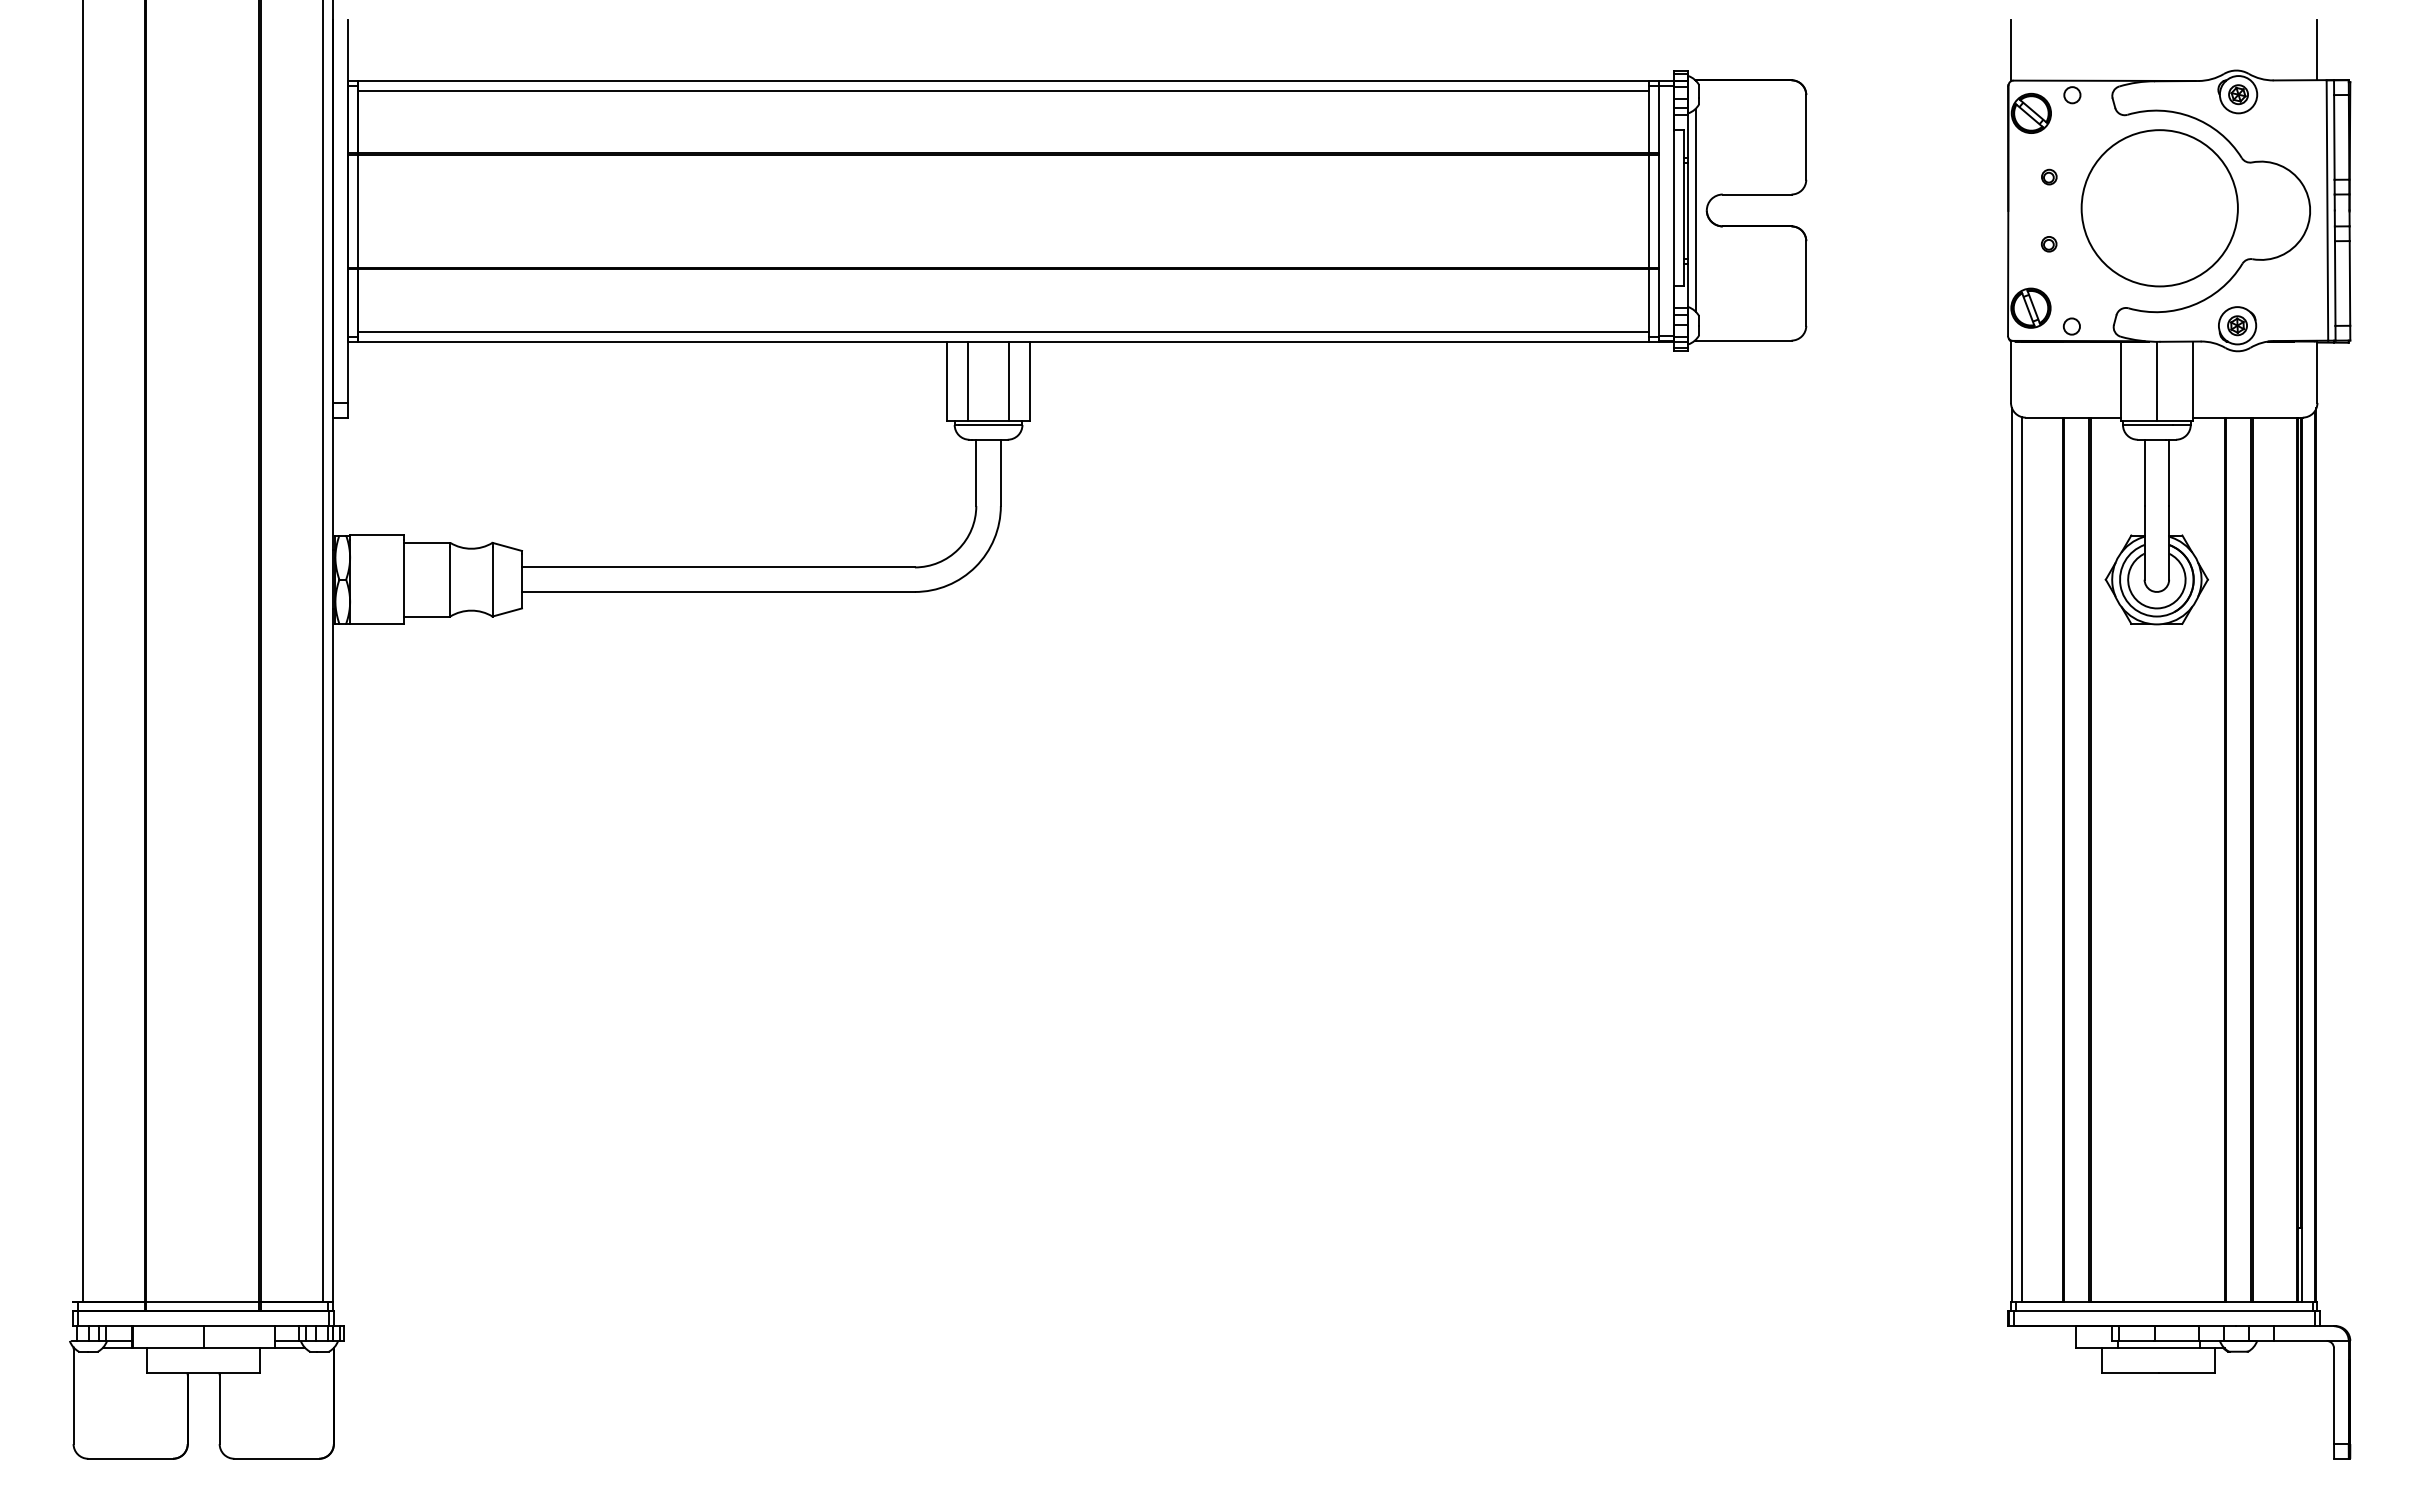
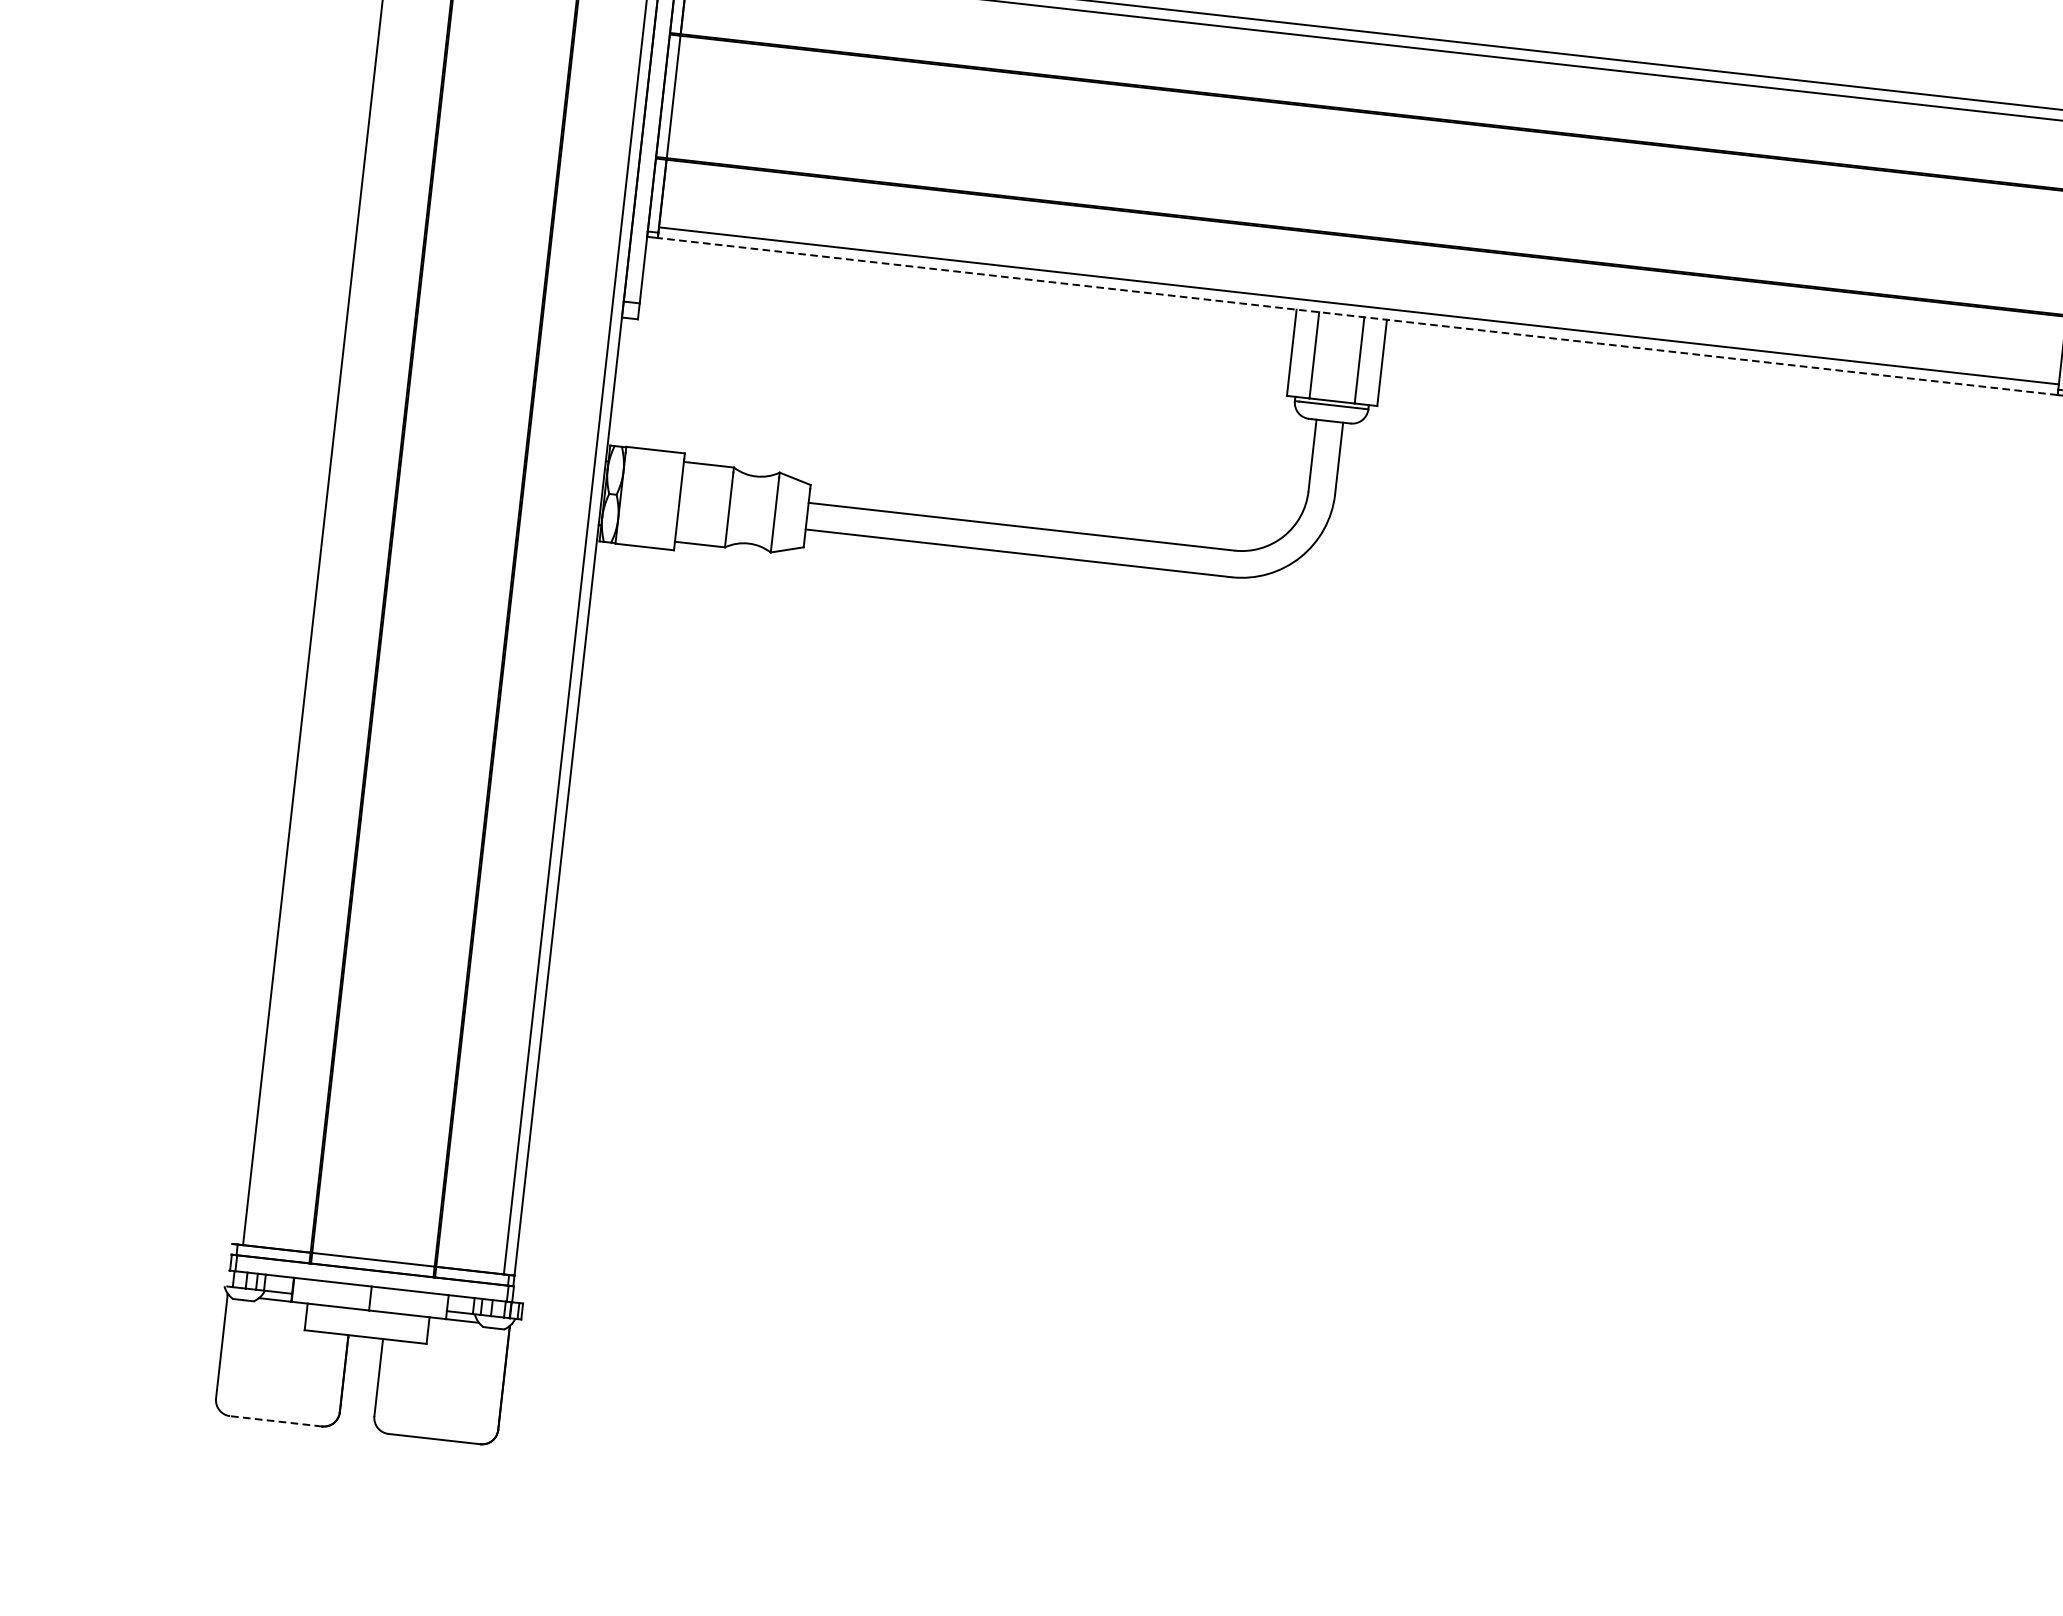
line: (1003, 341) -> (1357, 316), solid -> dashed
line: (130, 1458) -> (276, 1421), solid -> dashed

